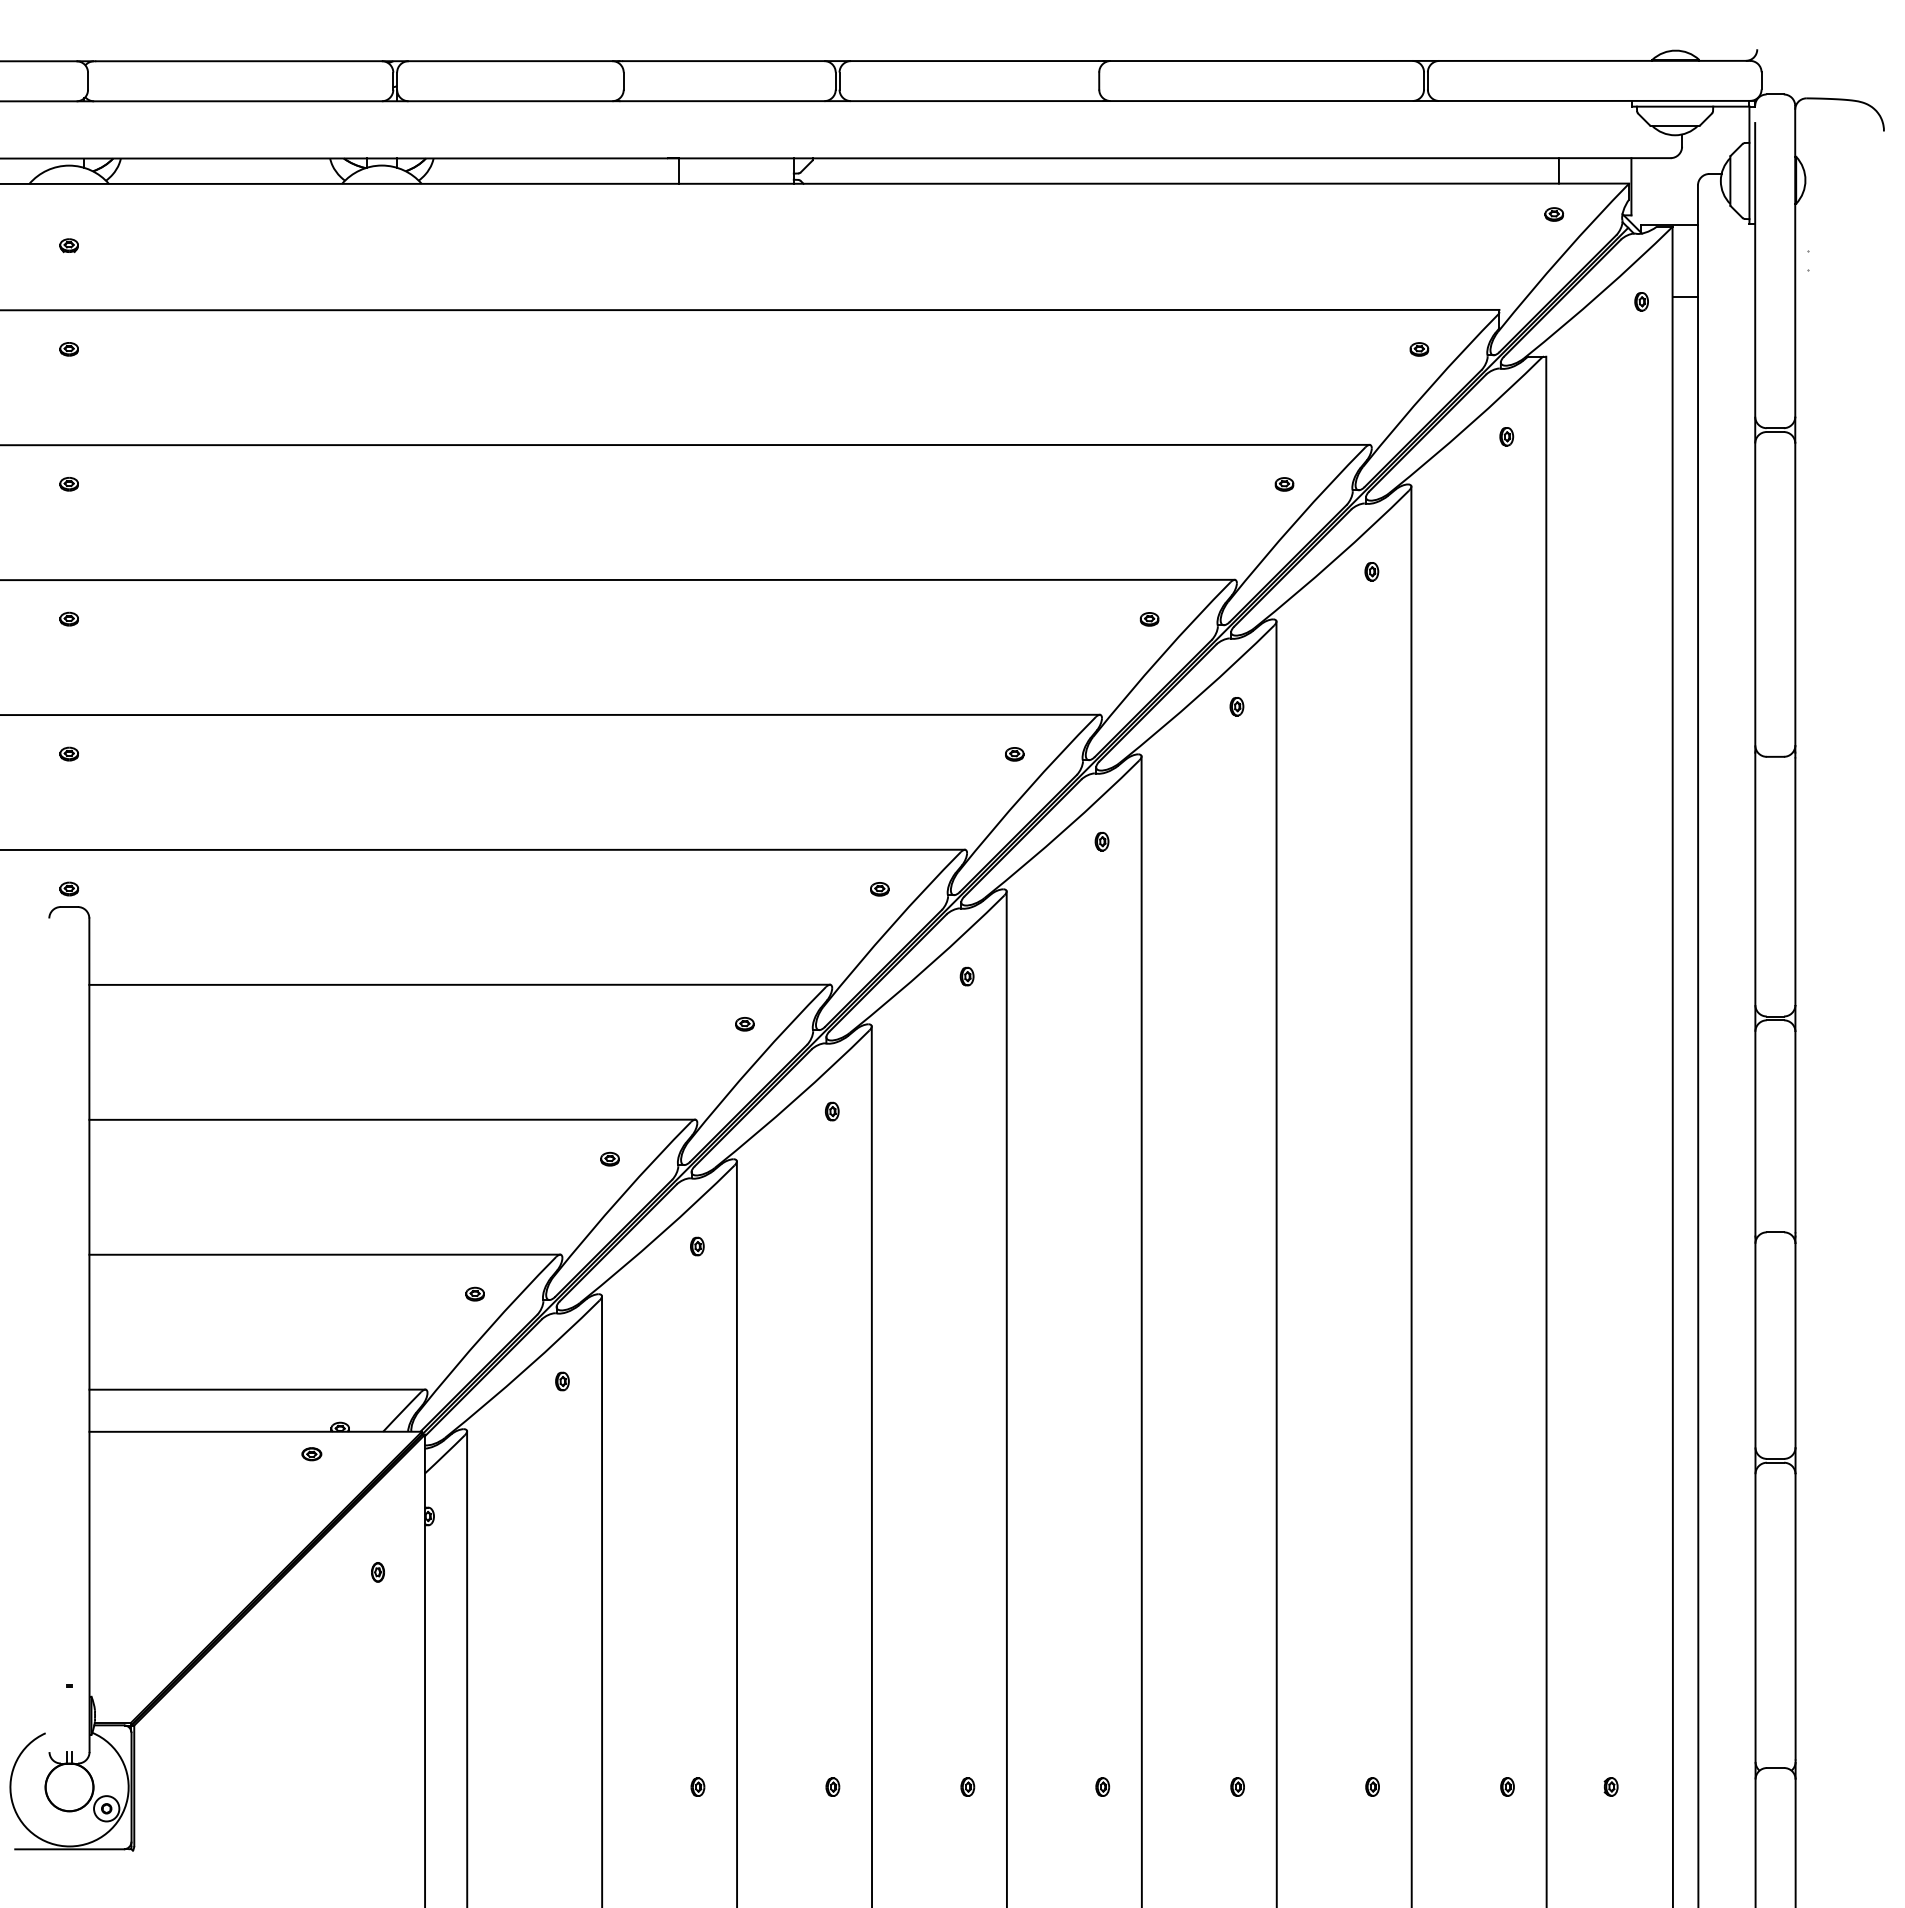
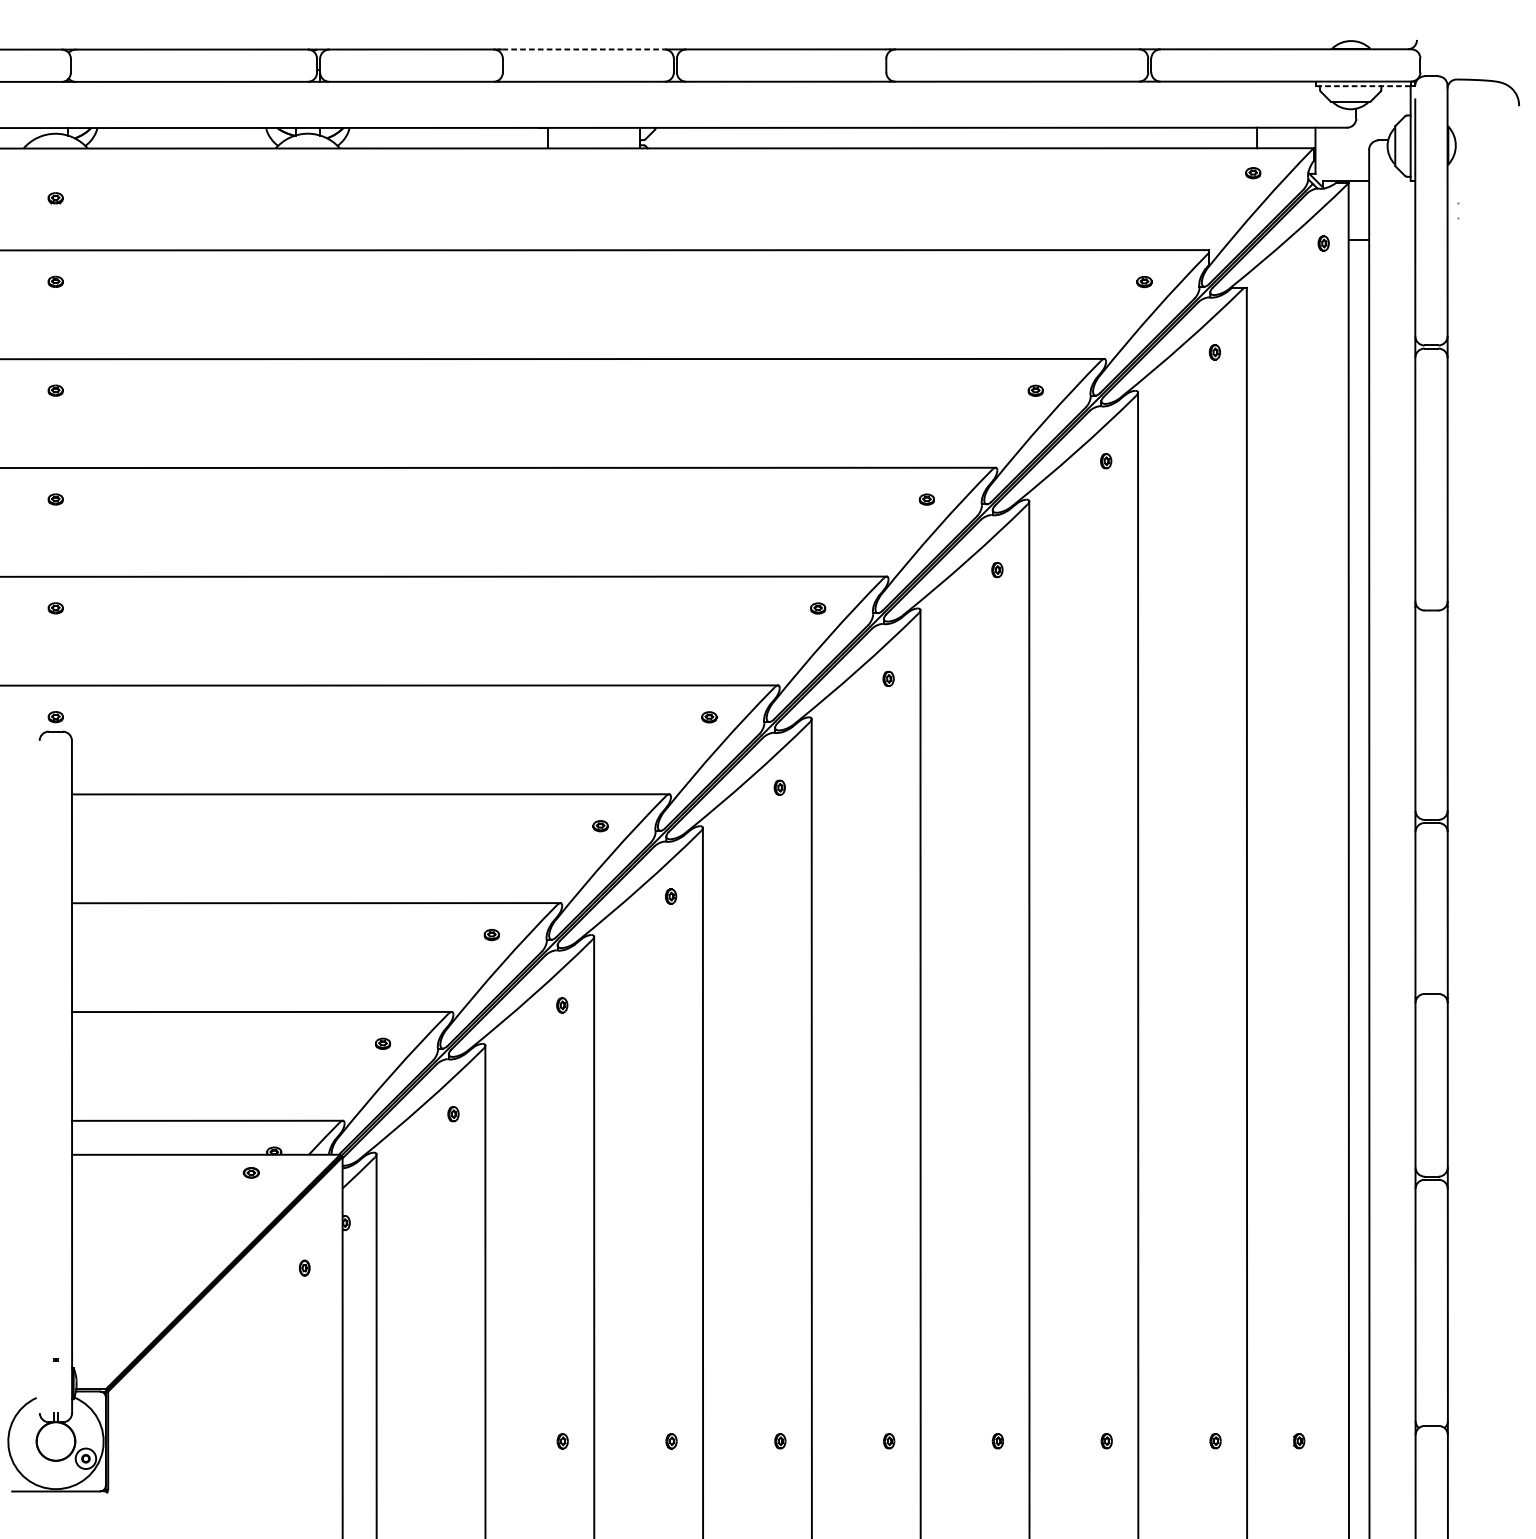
line: (723, 61) -> (583, 49), solid -> dashed
line: (1690, 106) -> (1363, 86), solid -> dashed

